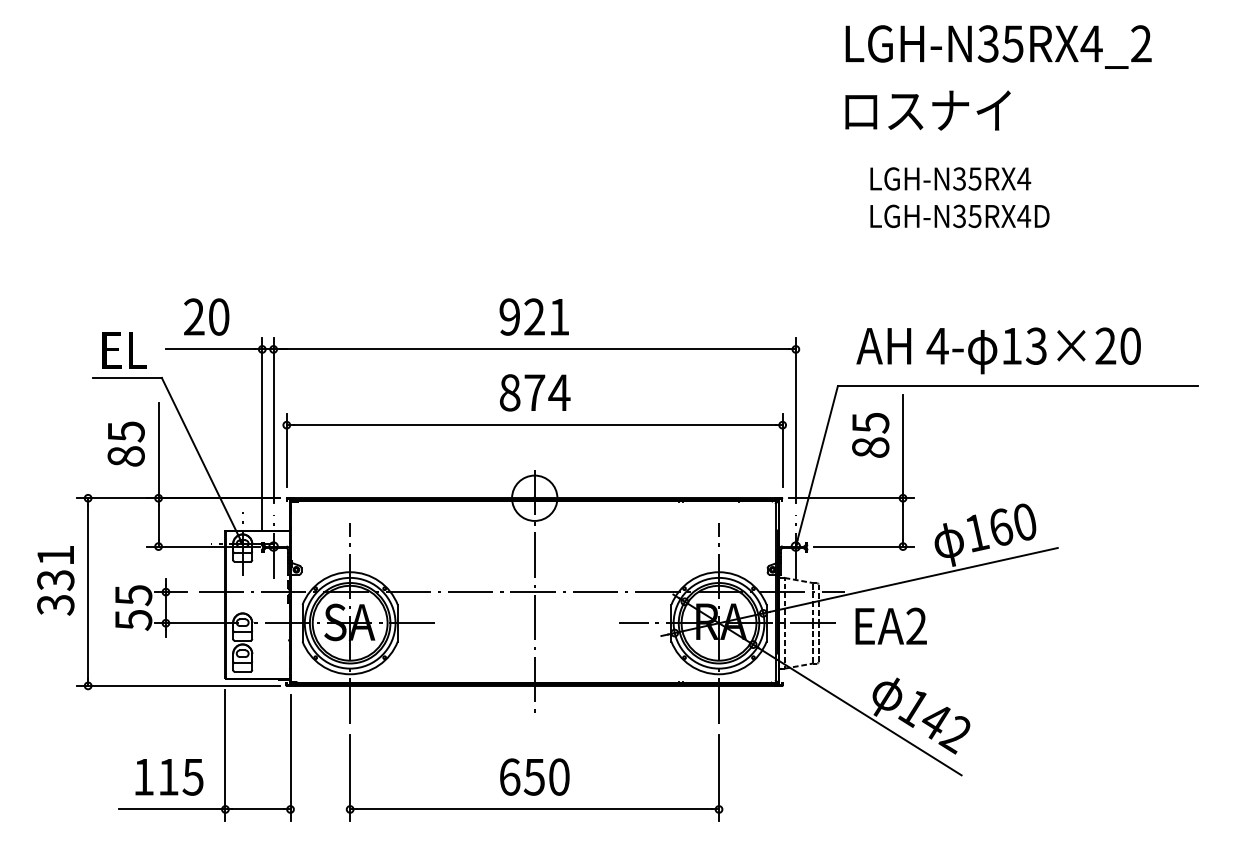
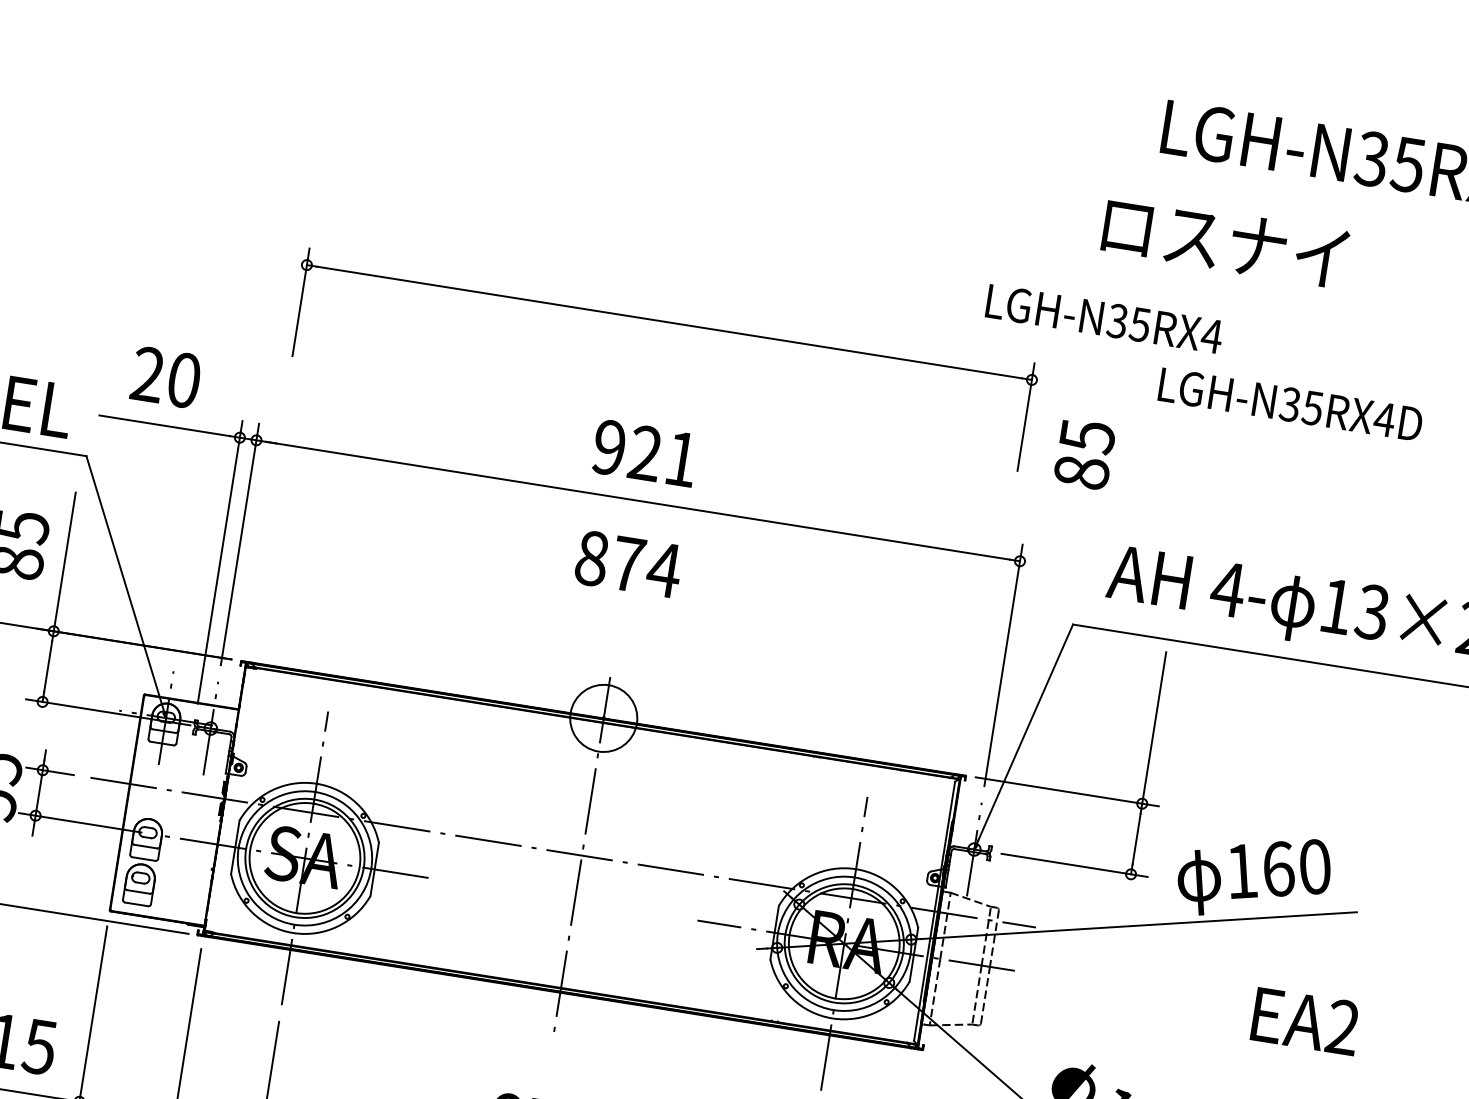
text: (927, 110) -> (1224, 241), moved
text: (950, 178) -> (1104, 318), moved
part: (534, 425) -> (669, 322), moved
text: (870, 435) -> (1084, 454), moved
text: (890, 625) -> (1304, 1020), moved

